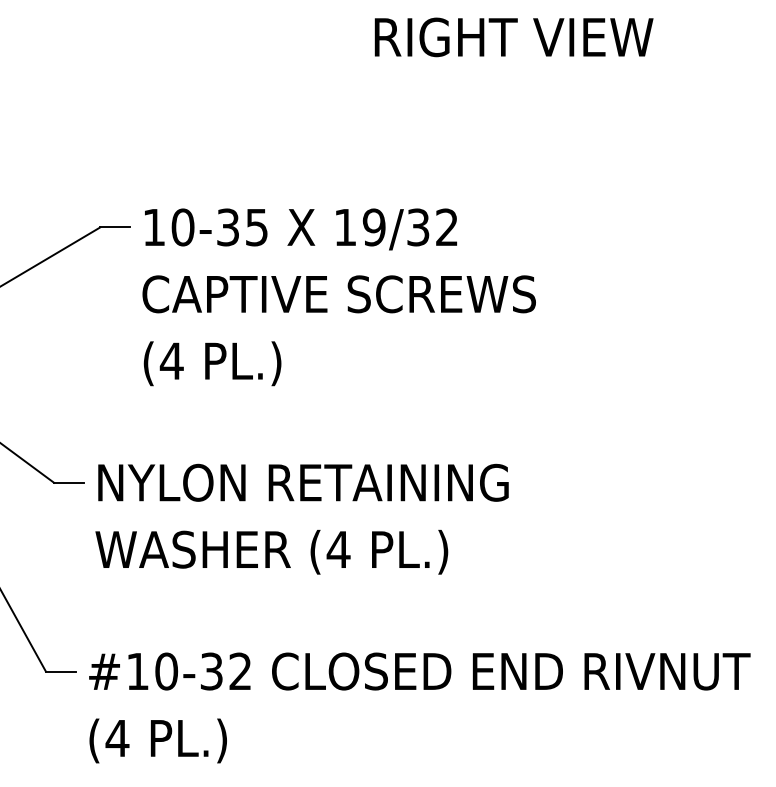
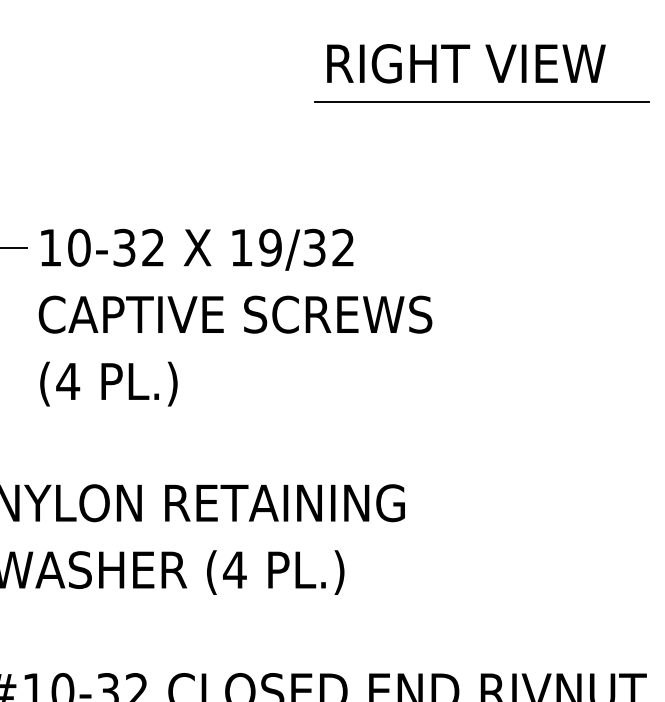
text: (513, 37) -> (465, 63), moved
line: (585, 81) -> (481, 101), added
text: (256, 227) -> (152, 247), 10-35 -> 10-32

